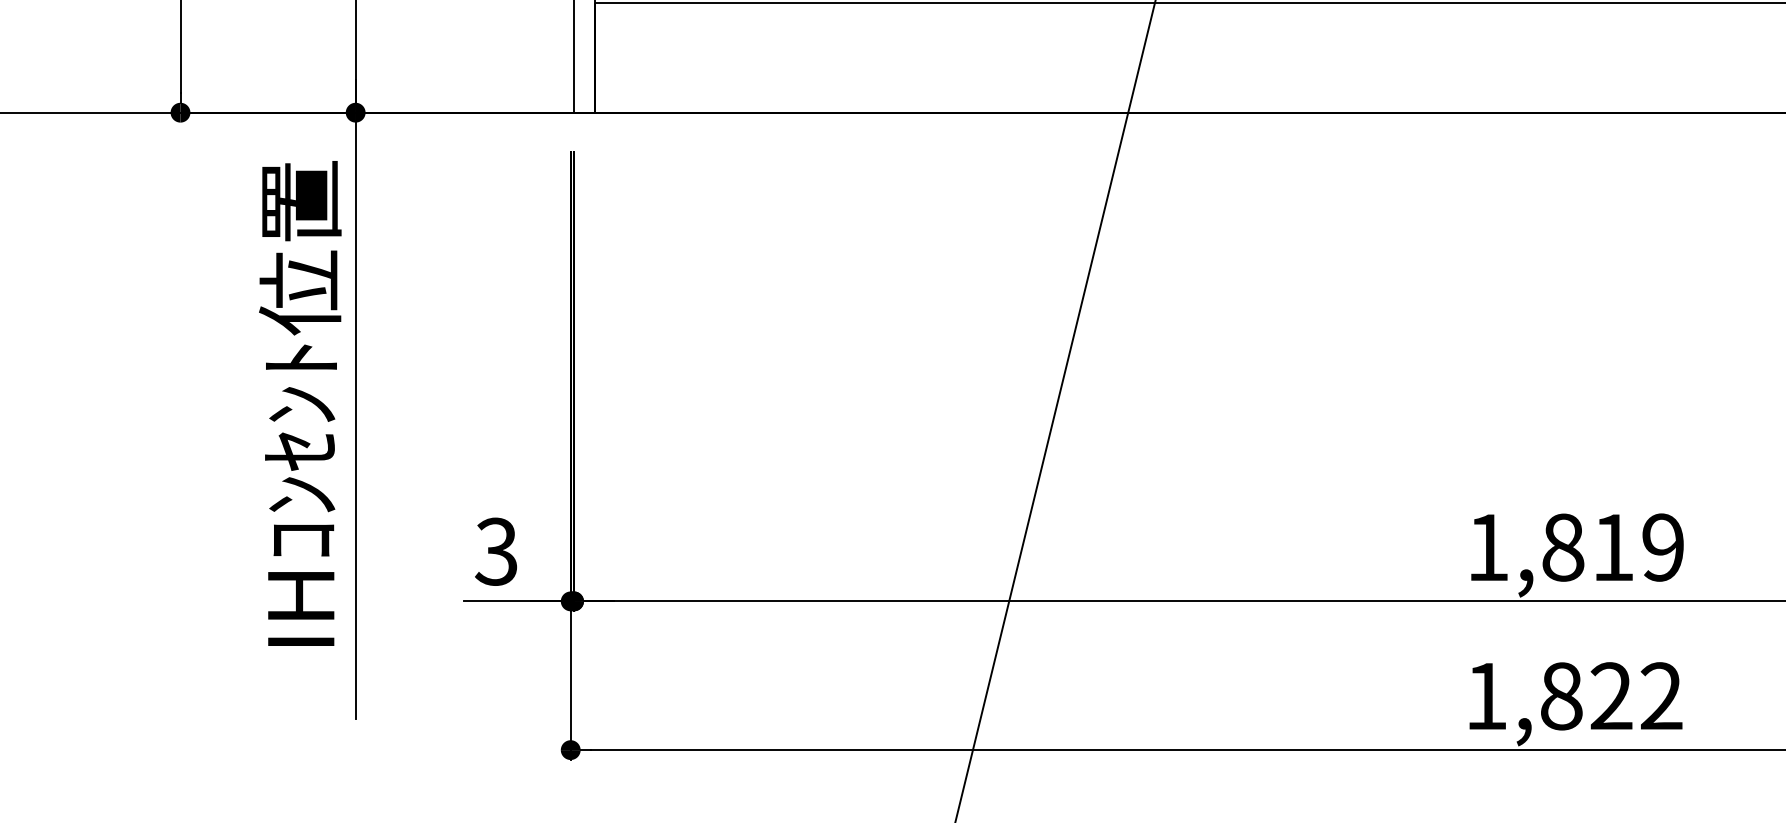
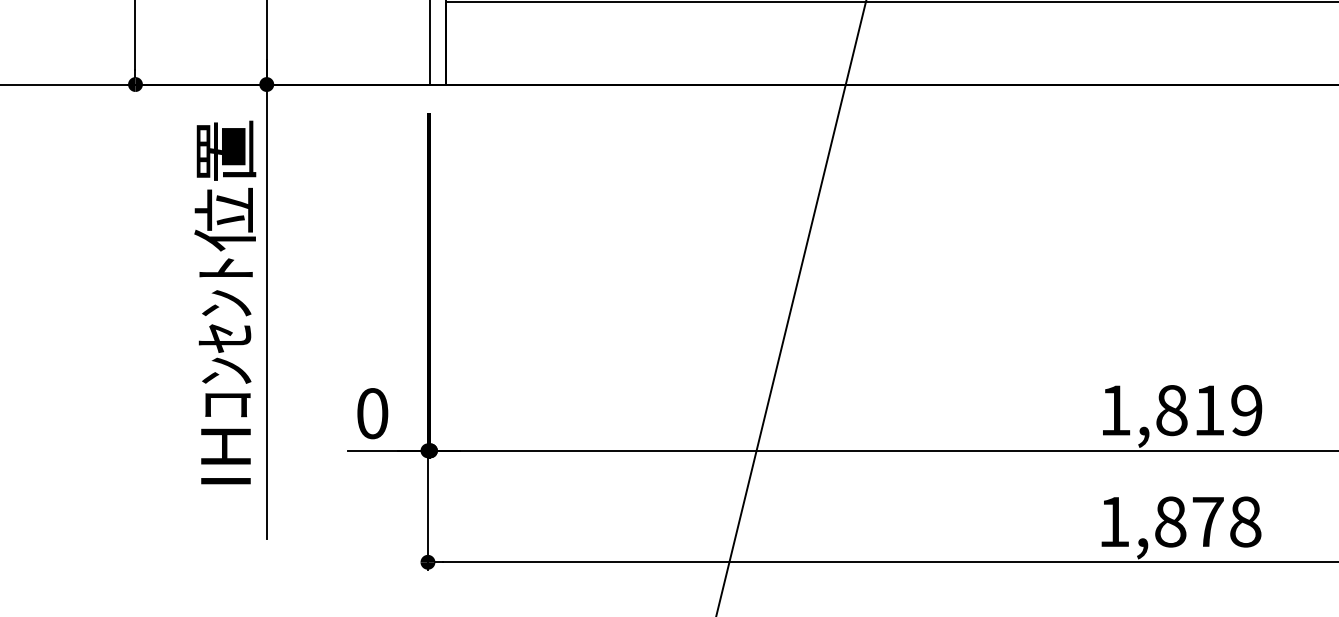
text: (496, 551) -> (372, 413), 3 -> 0
text: (1636, 696) -> (1226, 522), 1,822 -> 1,878

